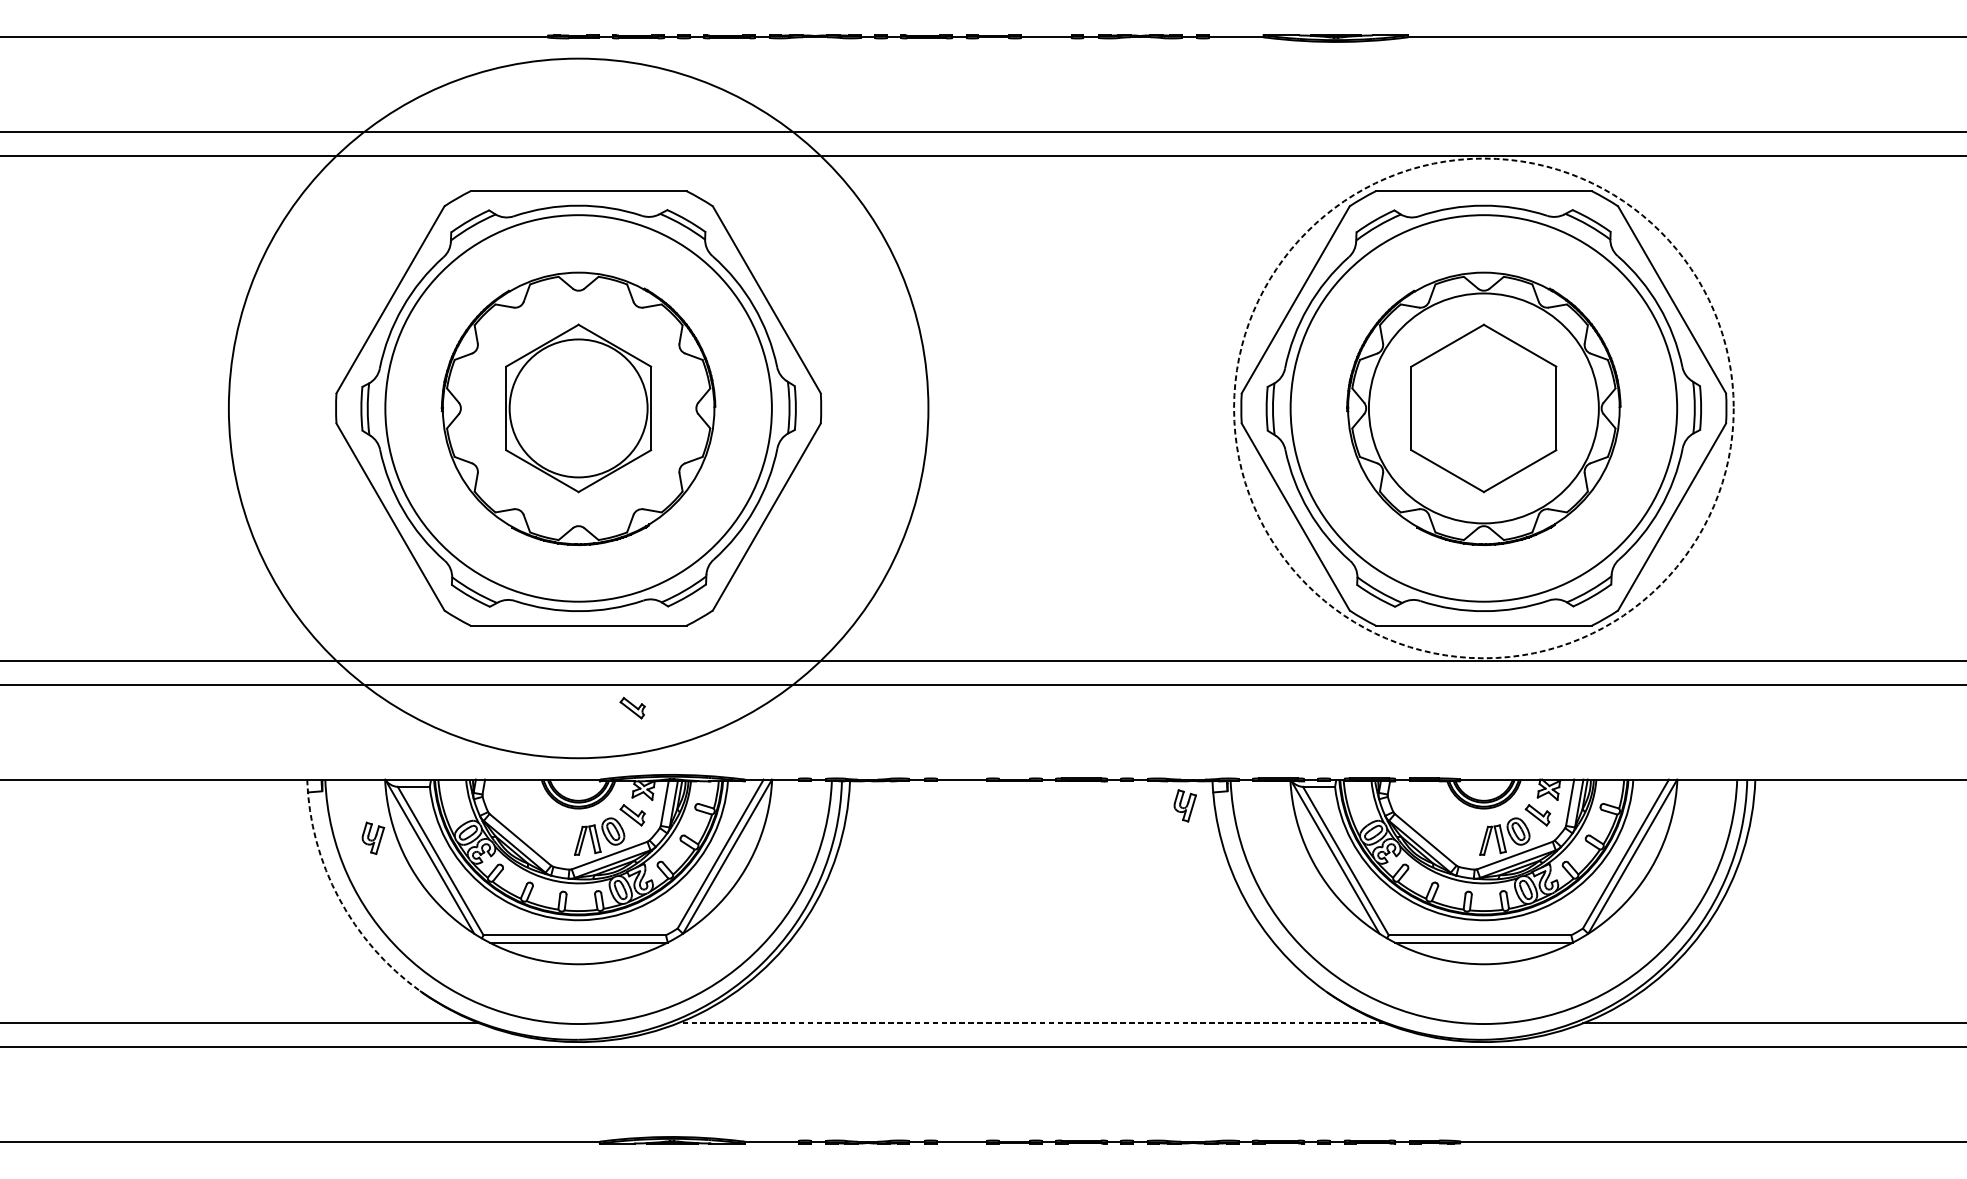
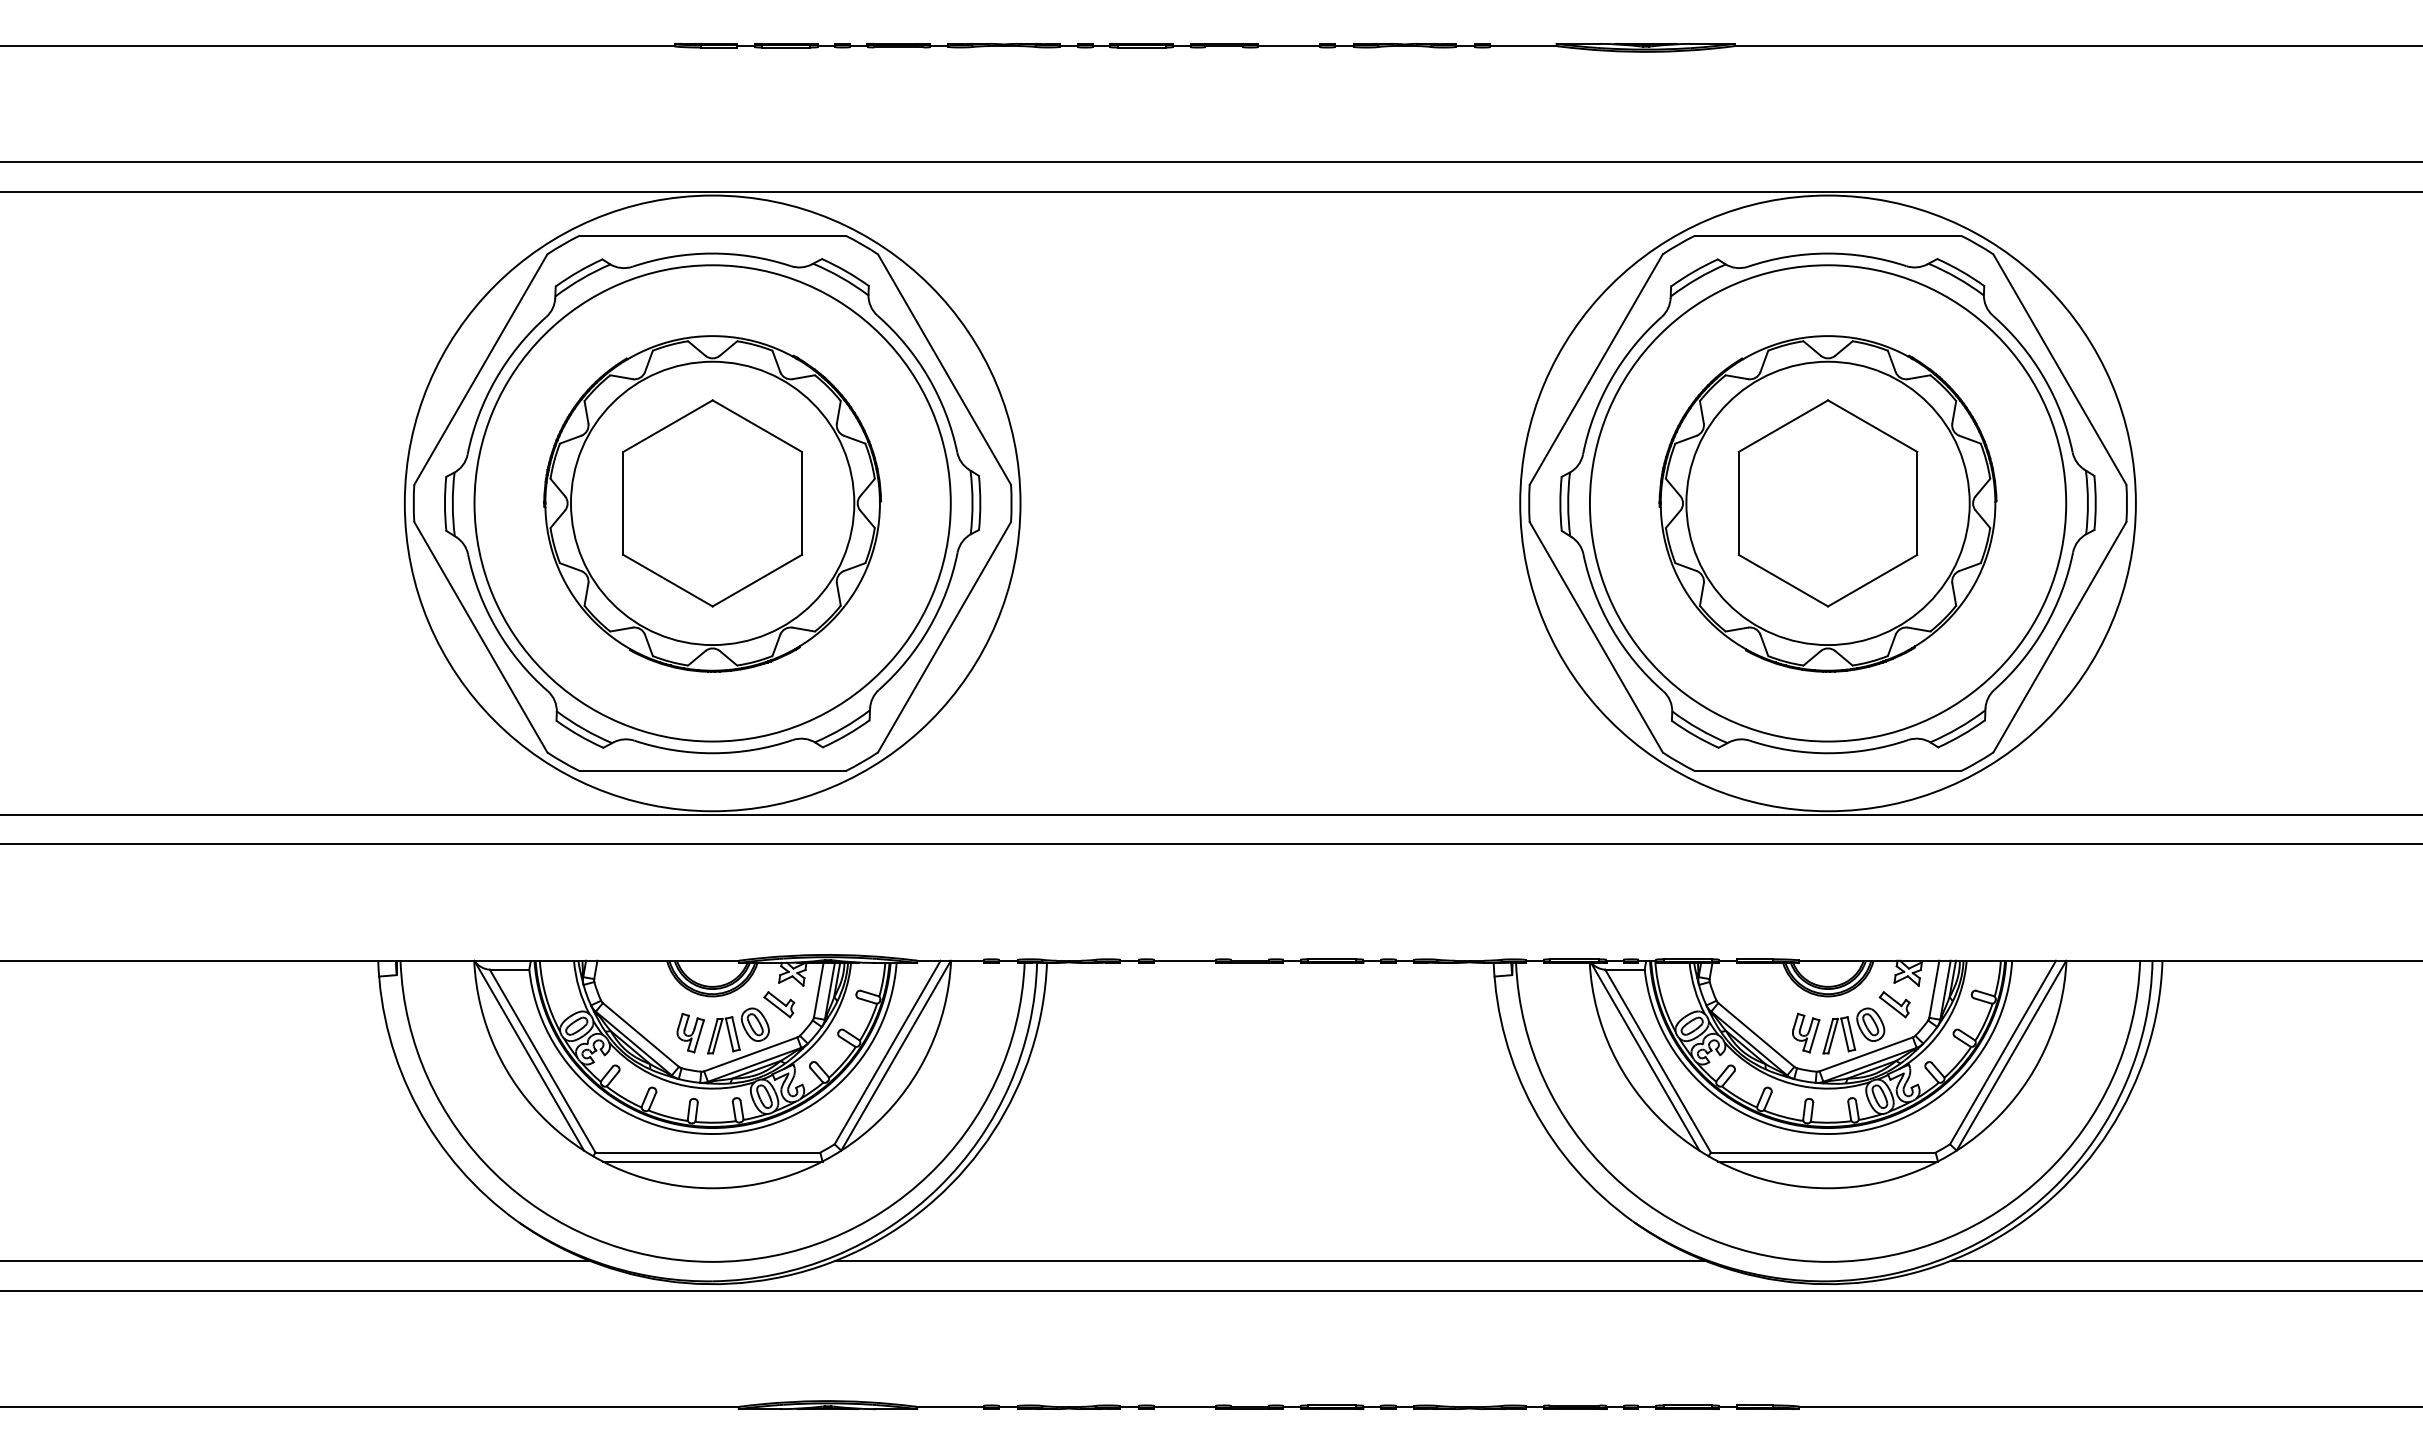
circle: (578, 408) -> (712, 503), size x0.71
circle: (578, 408) -> (712, 503), size x1.67
circle: (1483, 408) -> (1827, 503), dashed -> solid
part: (632, 707) -> (779, 872), removed
part: (1185, 805) -> (1806, 1032), moved
part: (373, 837) -> (690, 1032), moved
arc: (339, 898) -> (417, 1107), dashed -> solid
line: (1030, 1022) -> (1269, 1260), dashed -> solid

